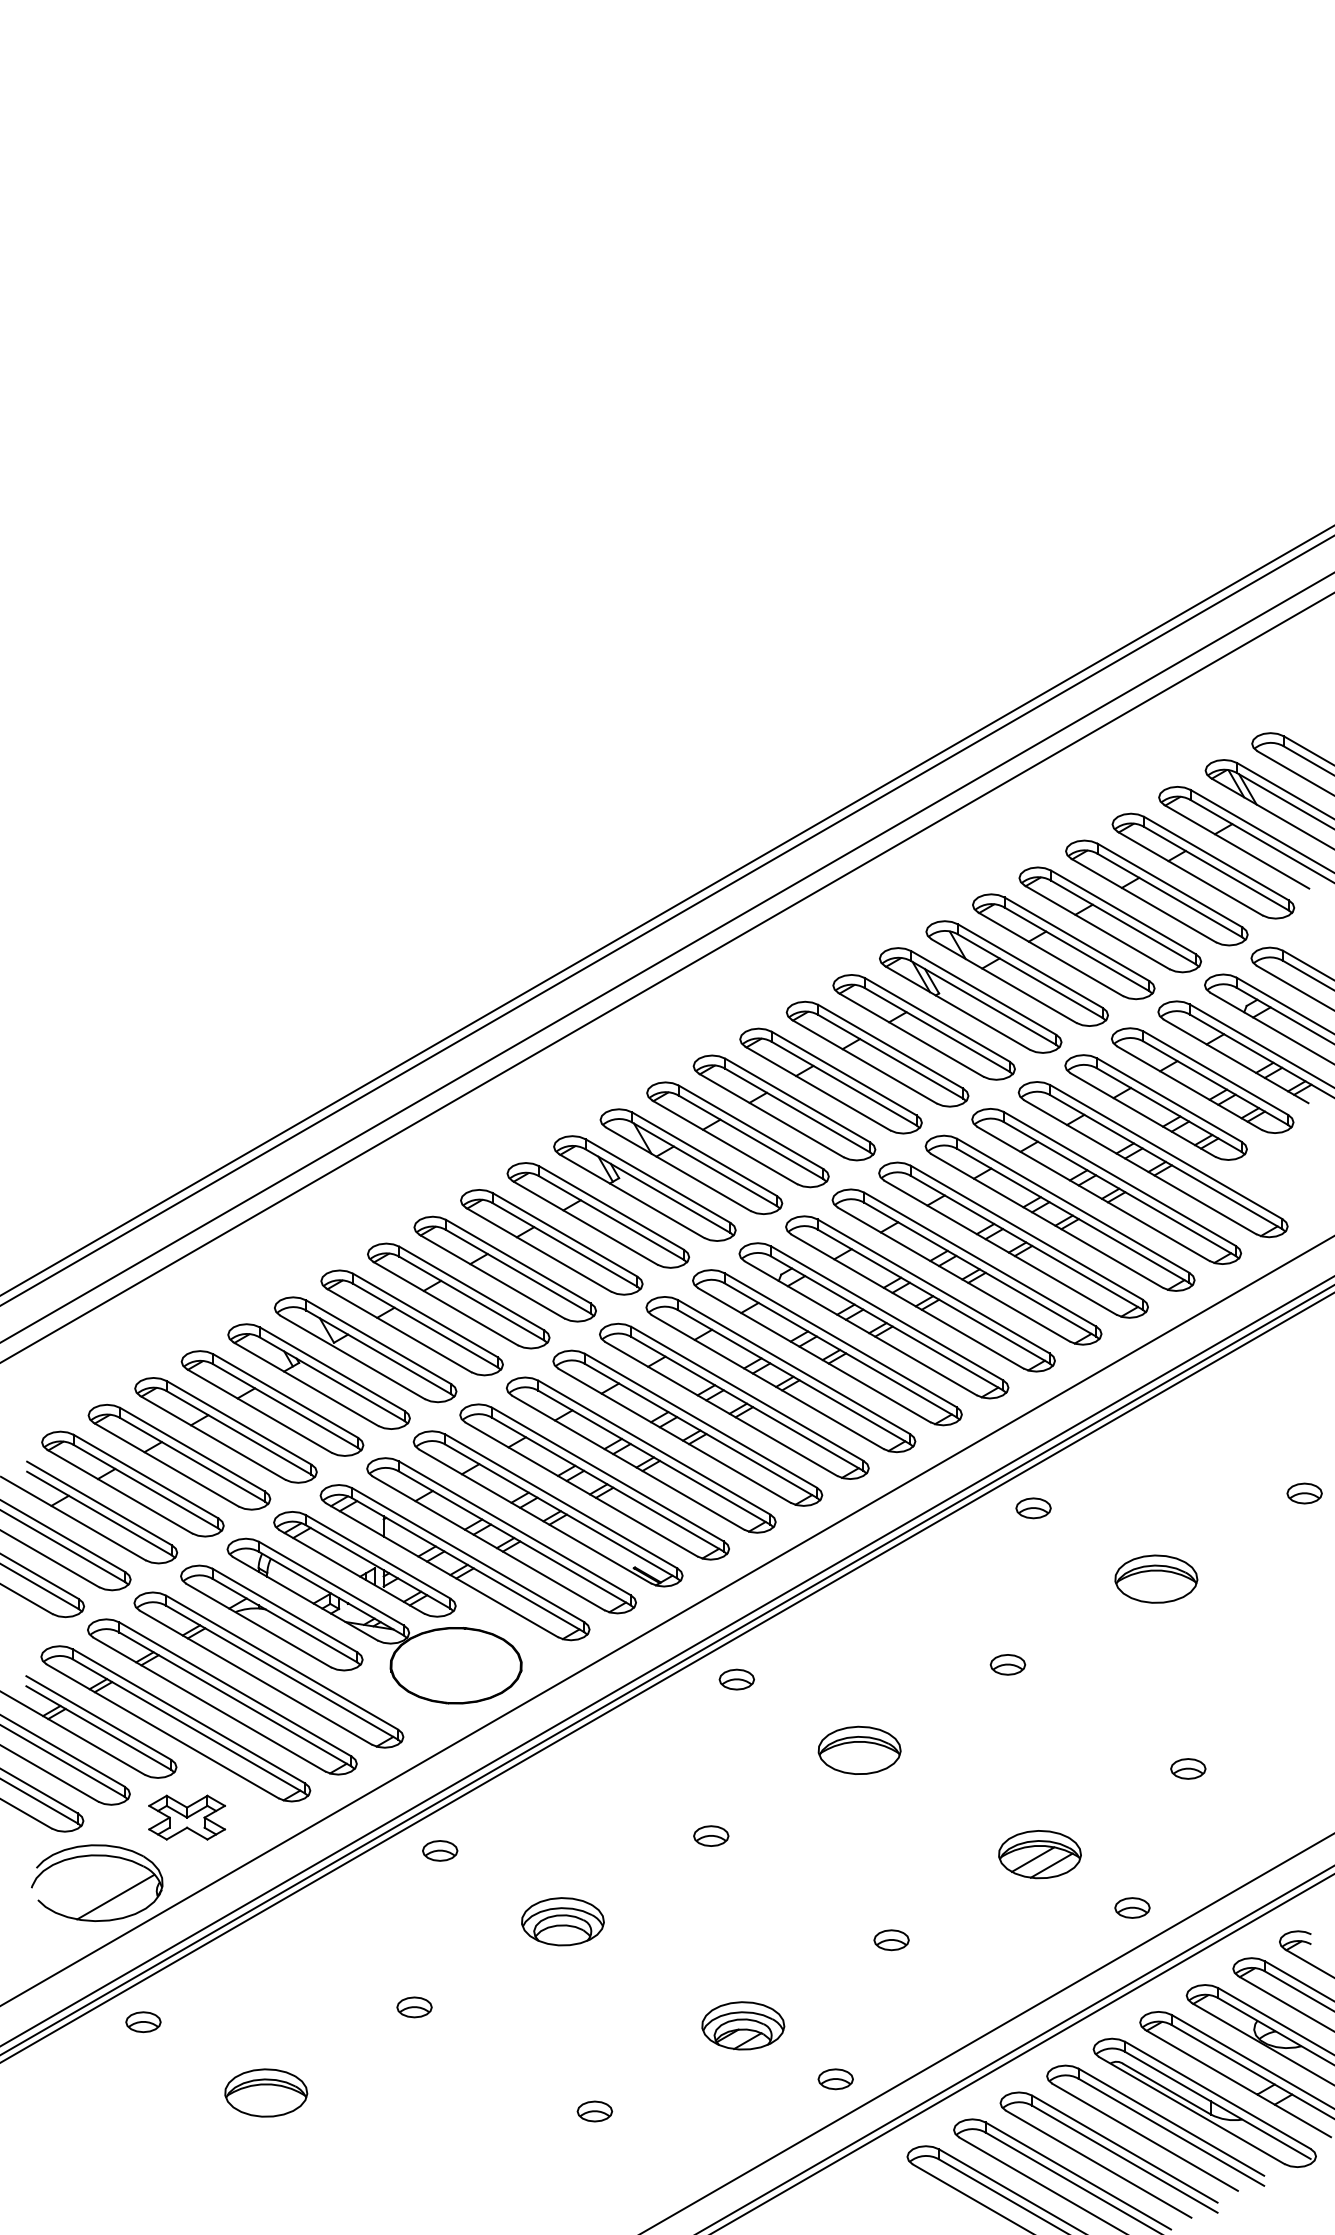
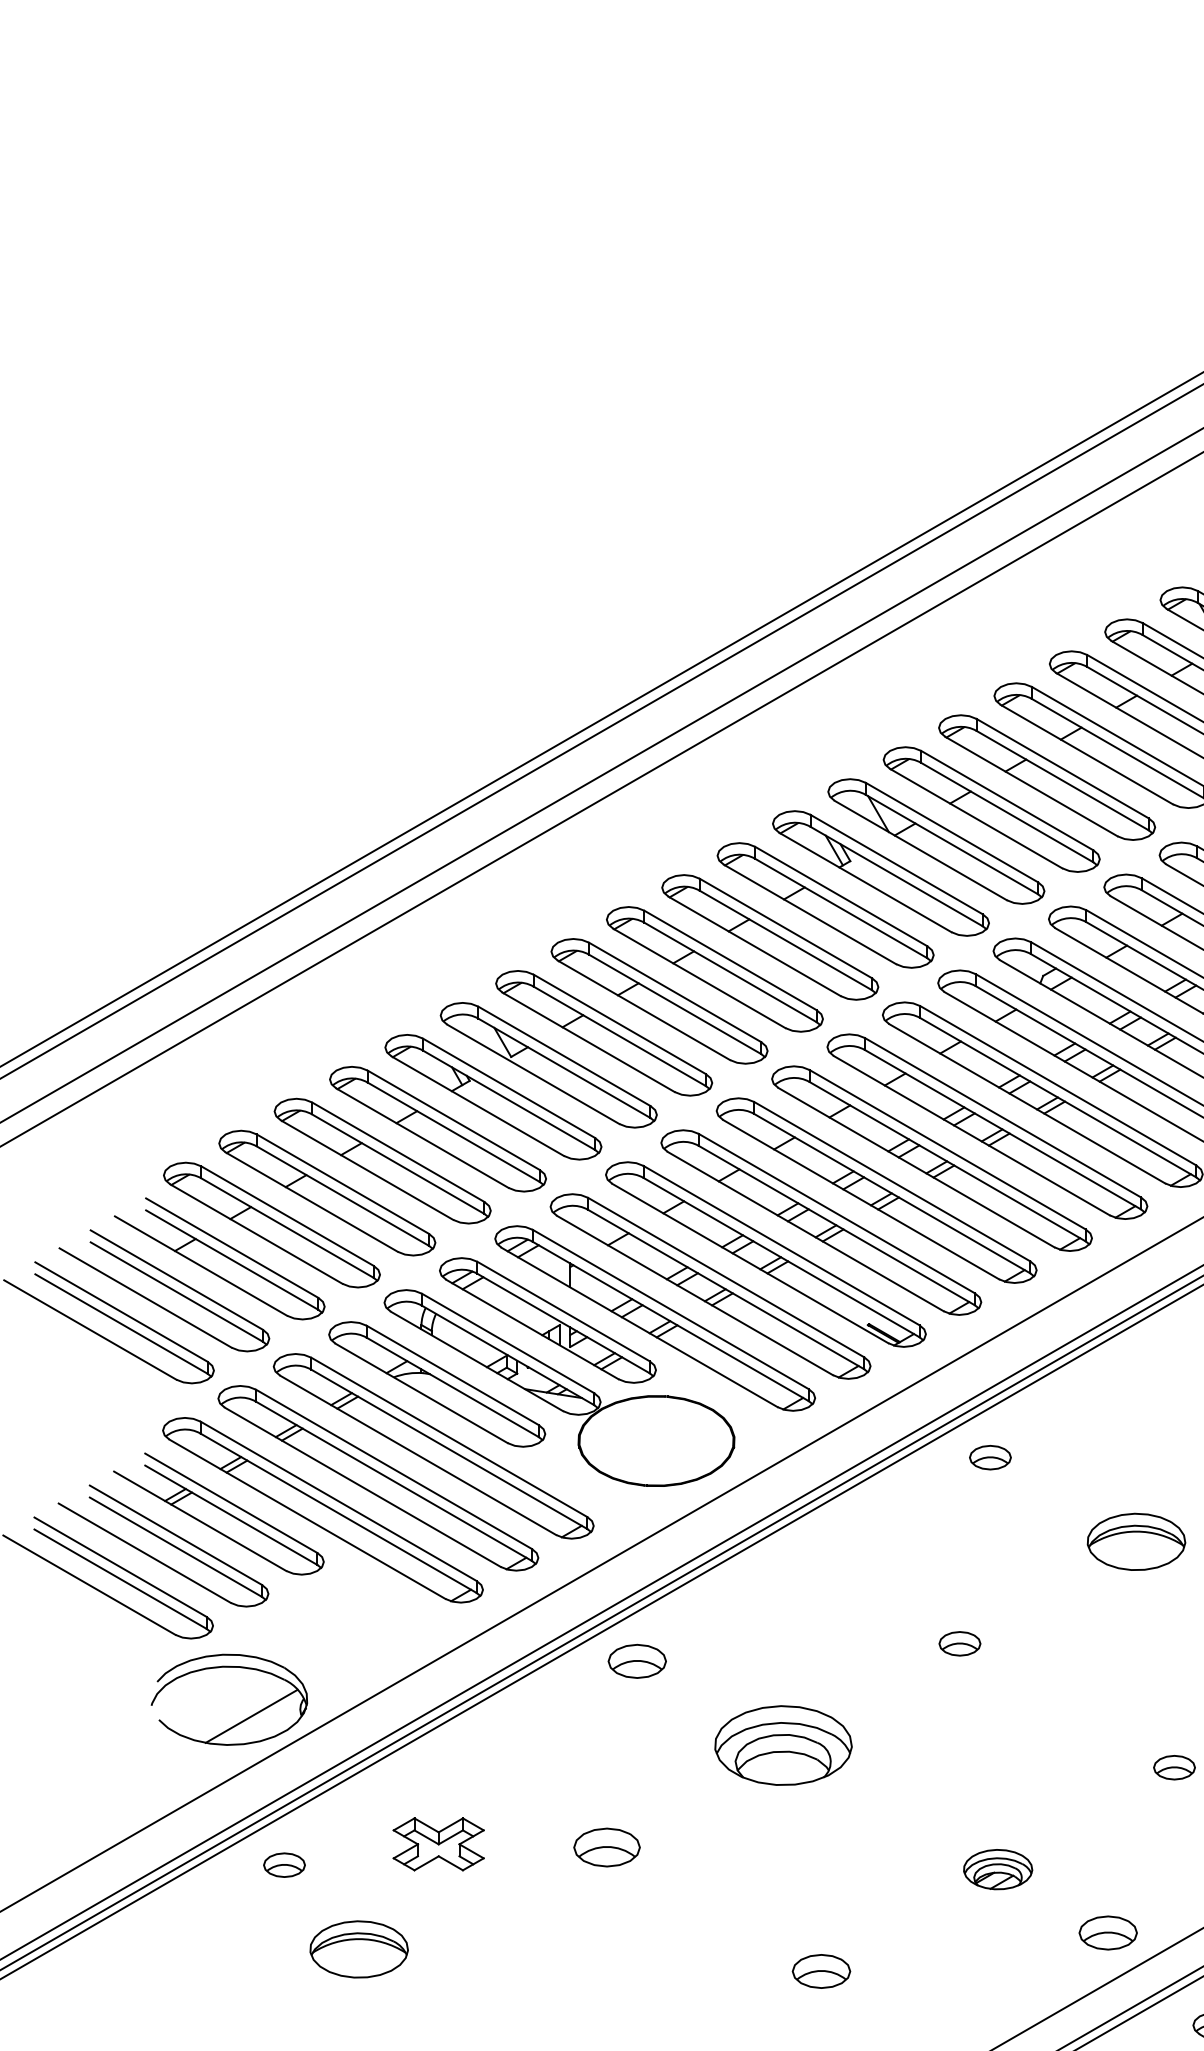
part: (187, 1817) -> (439, 1844), moved
part: (440, 1850) -> (637, 1660), size x1.4
part: (562, 1921) -> (782, 1745), size x1.4
part: (414, 2007) -> (606, 1847), size x1.6
part: (743, 2025) -> (998, 1869), size x0.7
part: (835, 2079) -> (1107, 1933), size x1.4
part: (266, 2092) -> (359, 1948), moved
part: (594, 2111) -> (821, 1971), size x1.4

